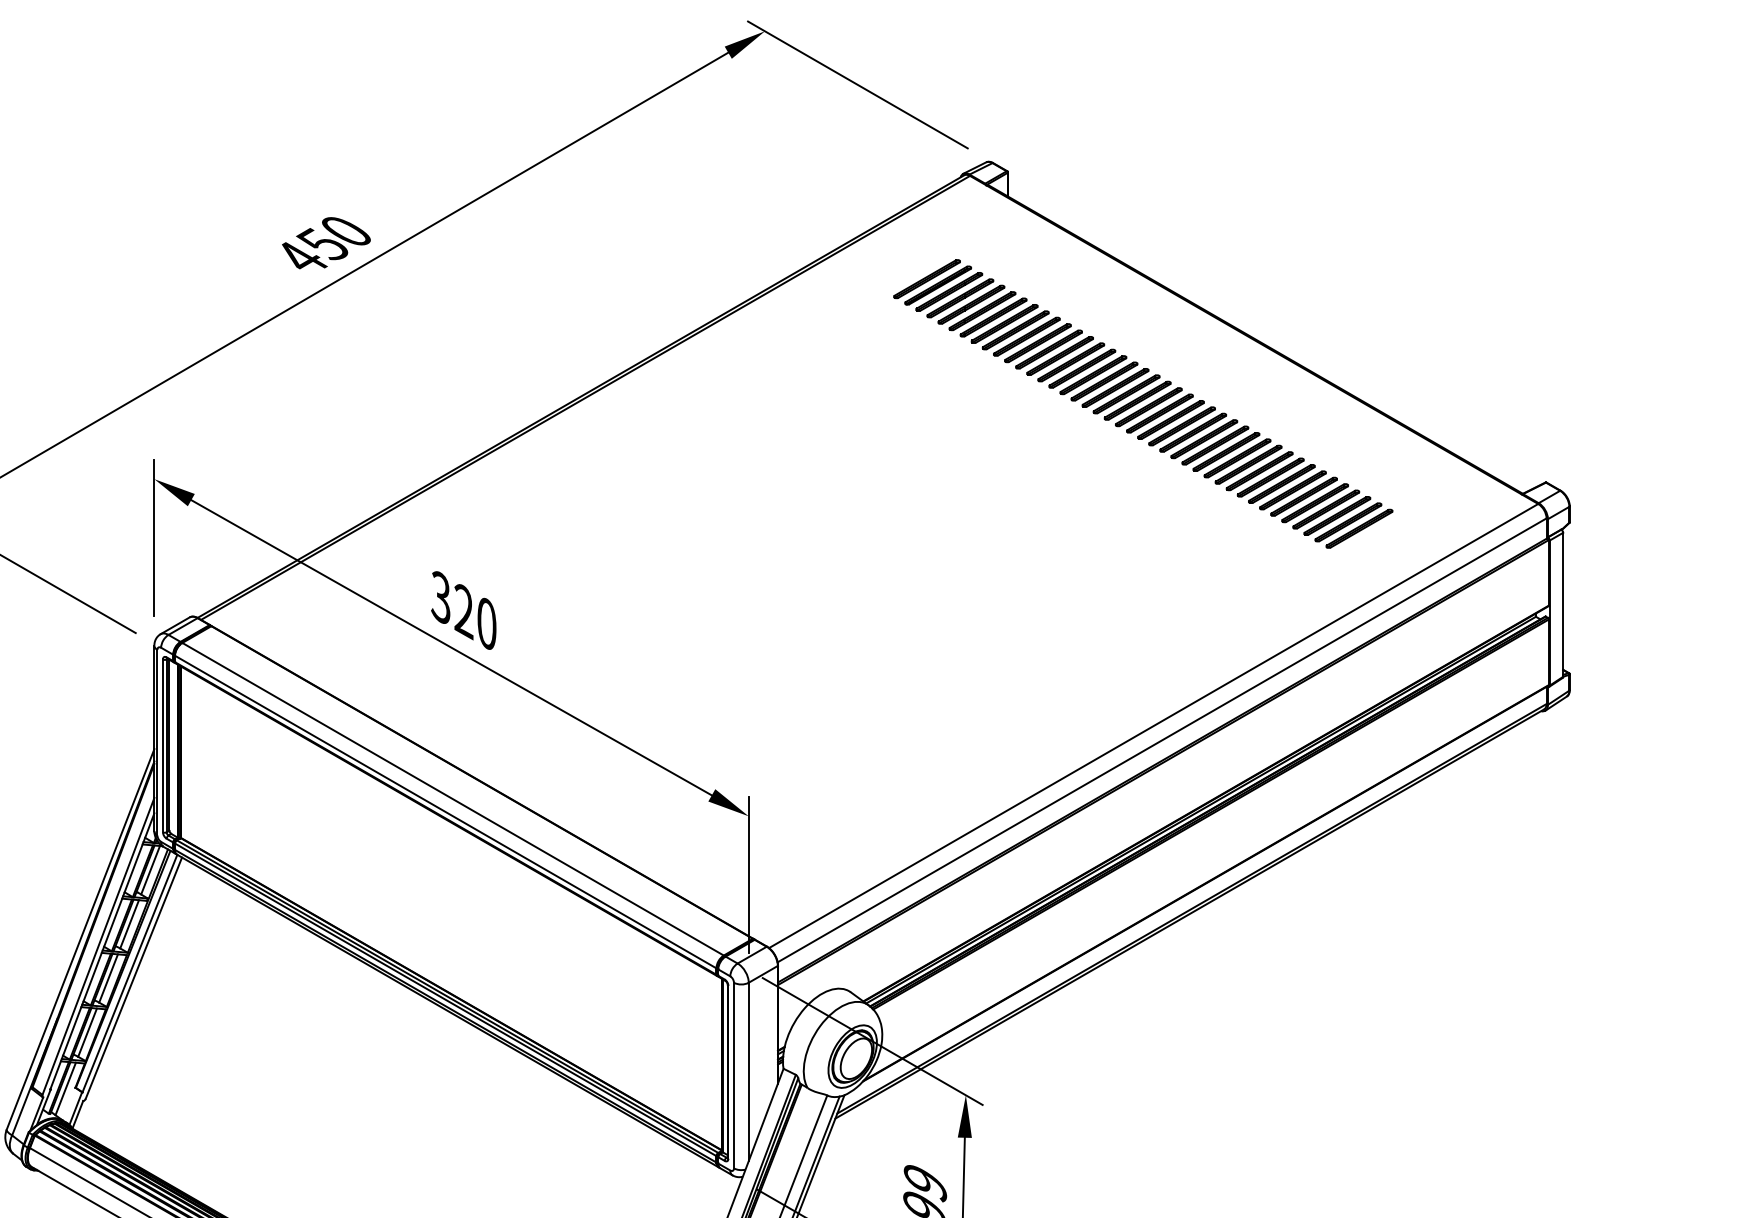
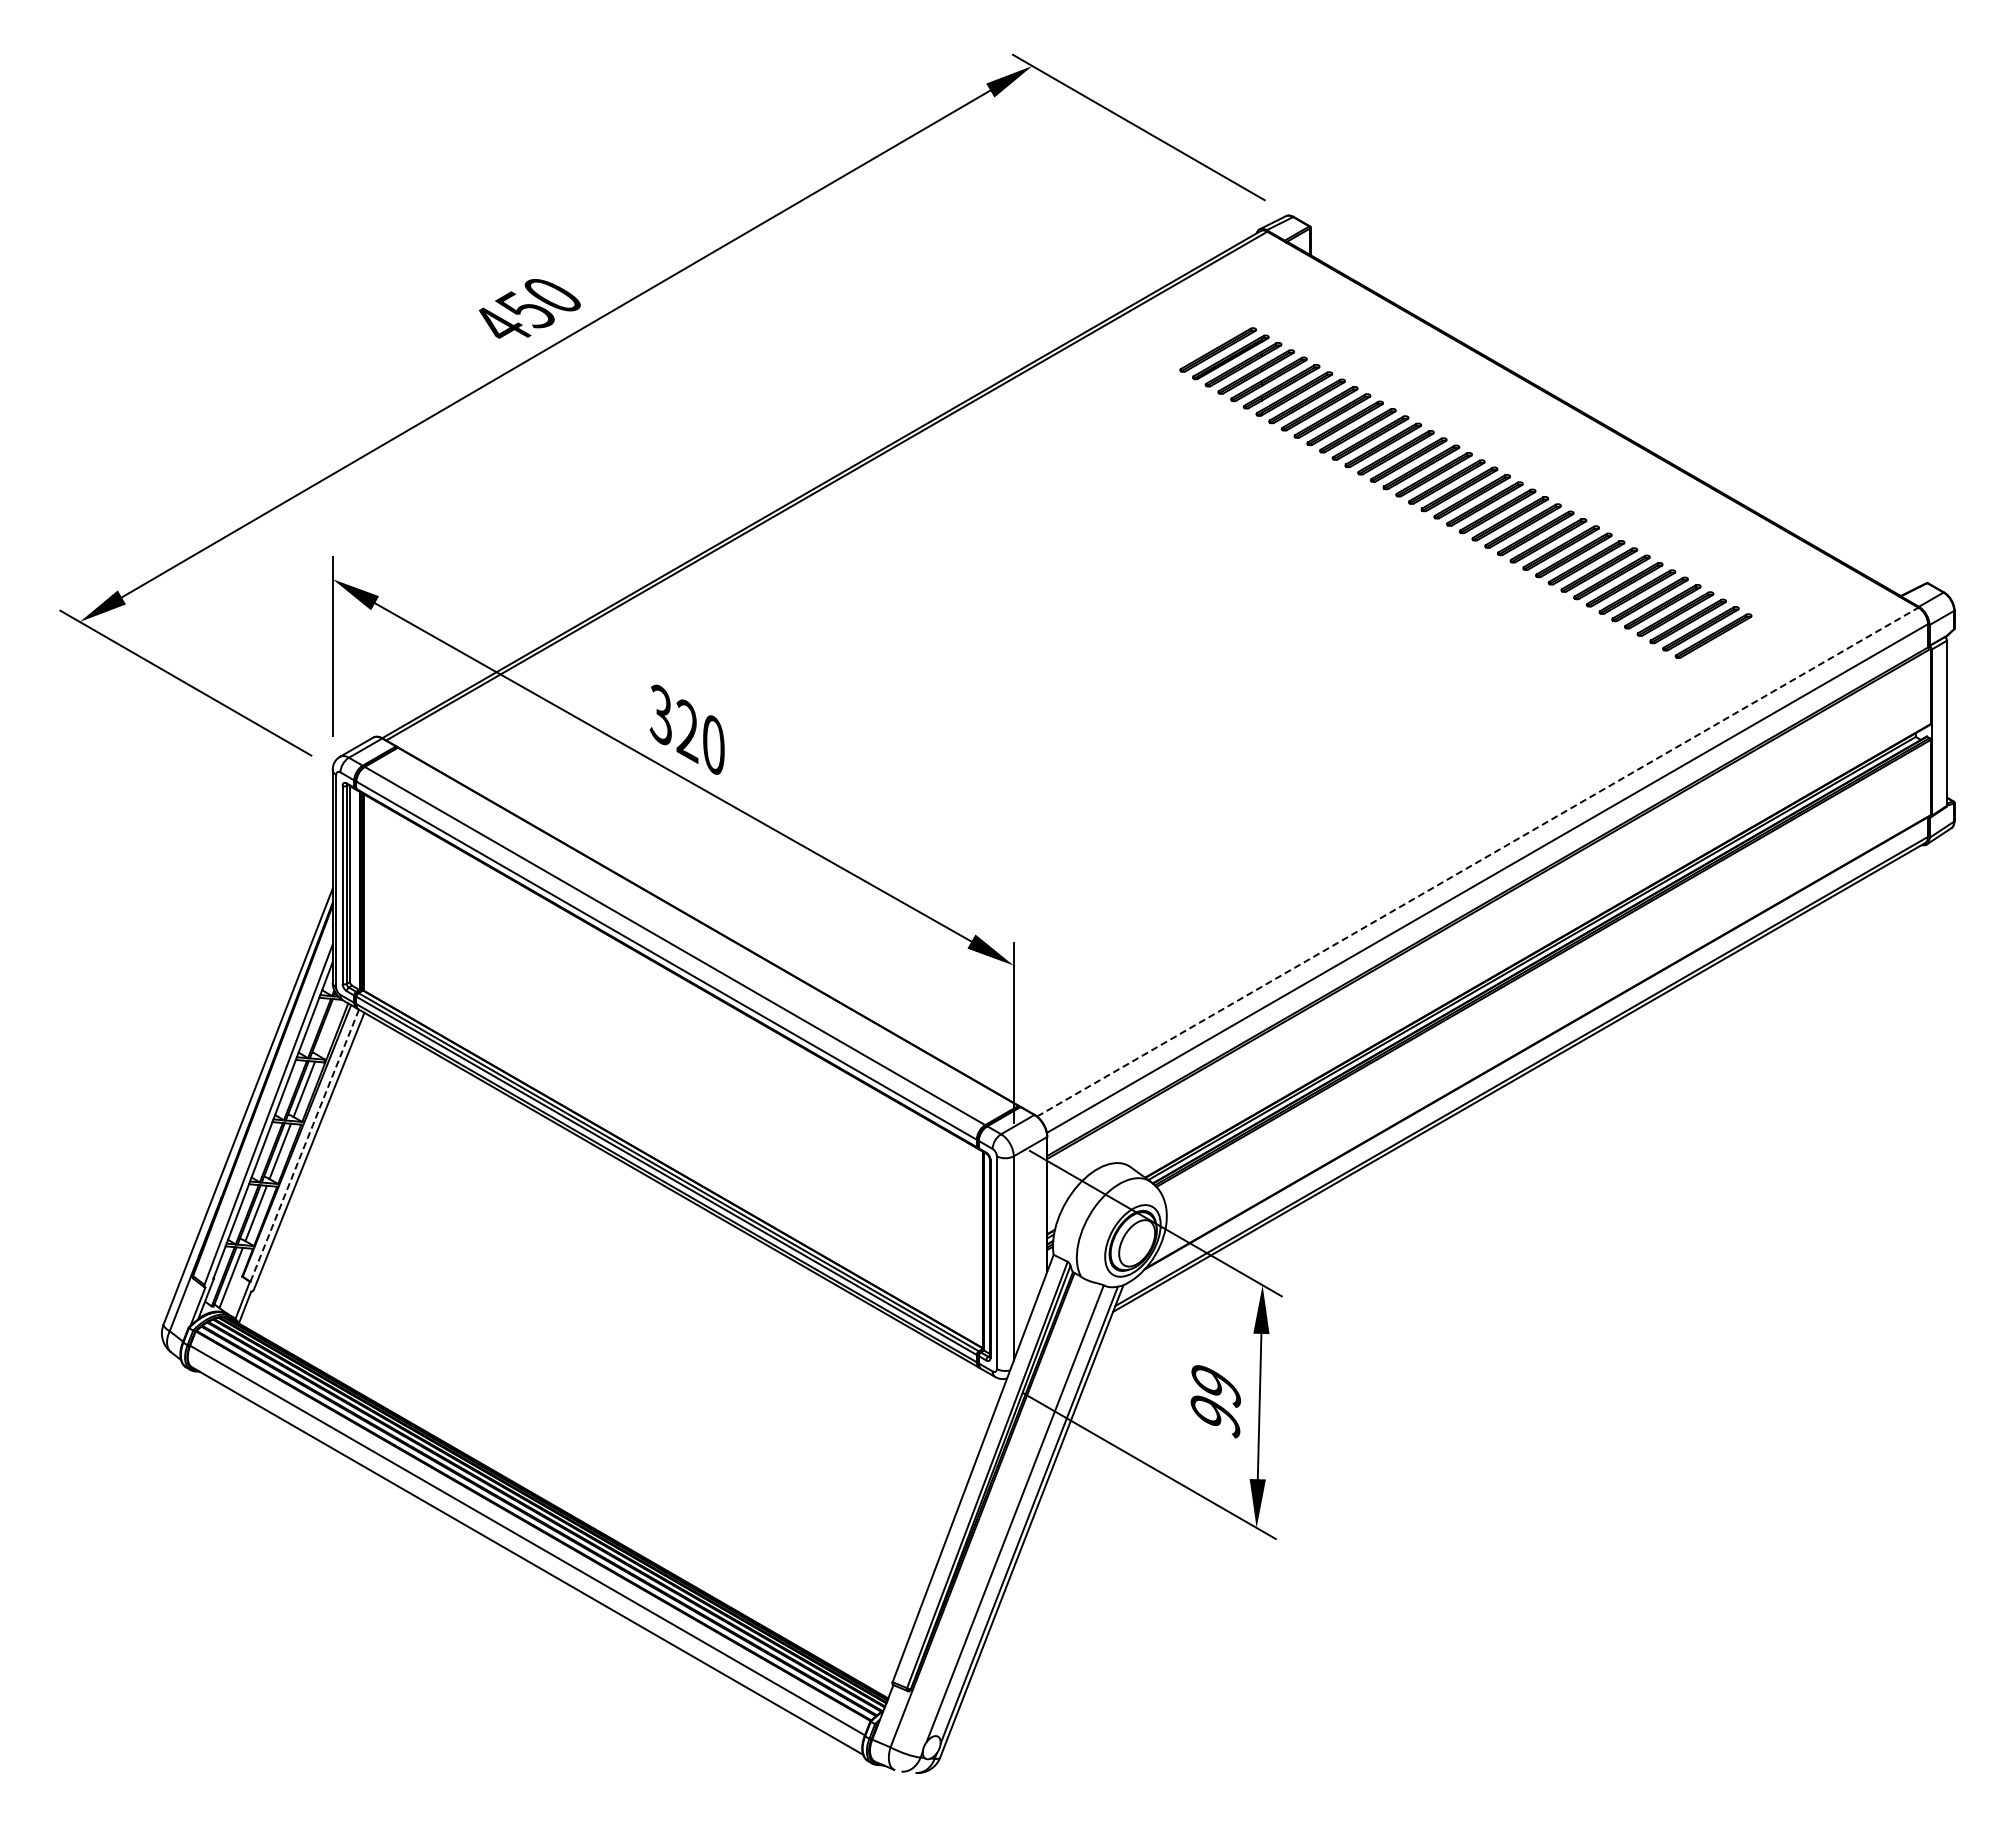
line: (1153, 726) -> (1477, 862), solid -> dashed
line: (150, 870) -> (328, 1027), removed
line: (129, 973) -> (304, 1145), solid -> dashed

